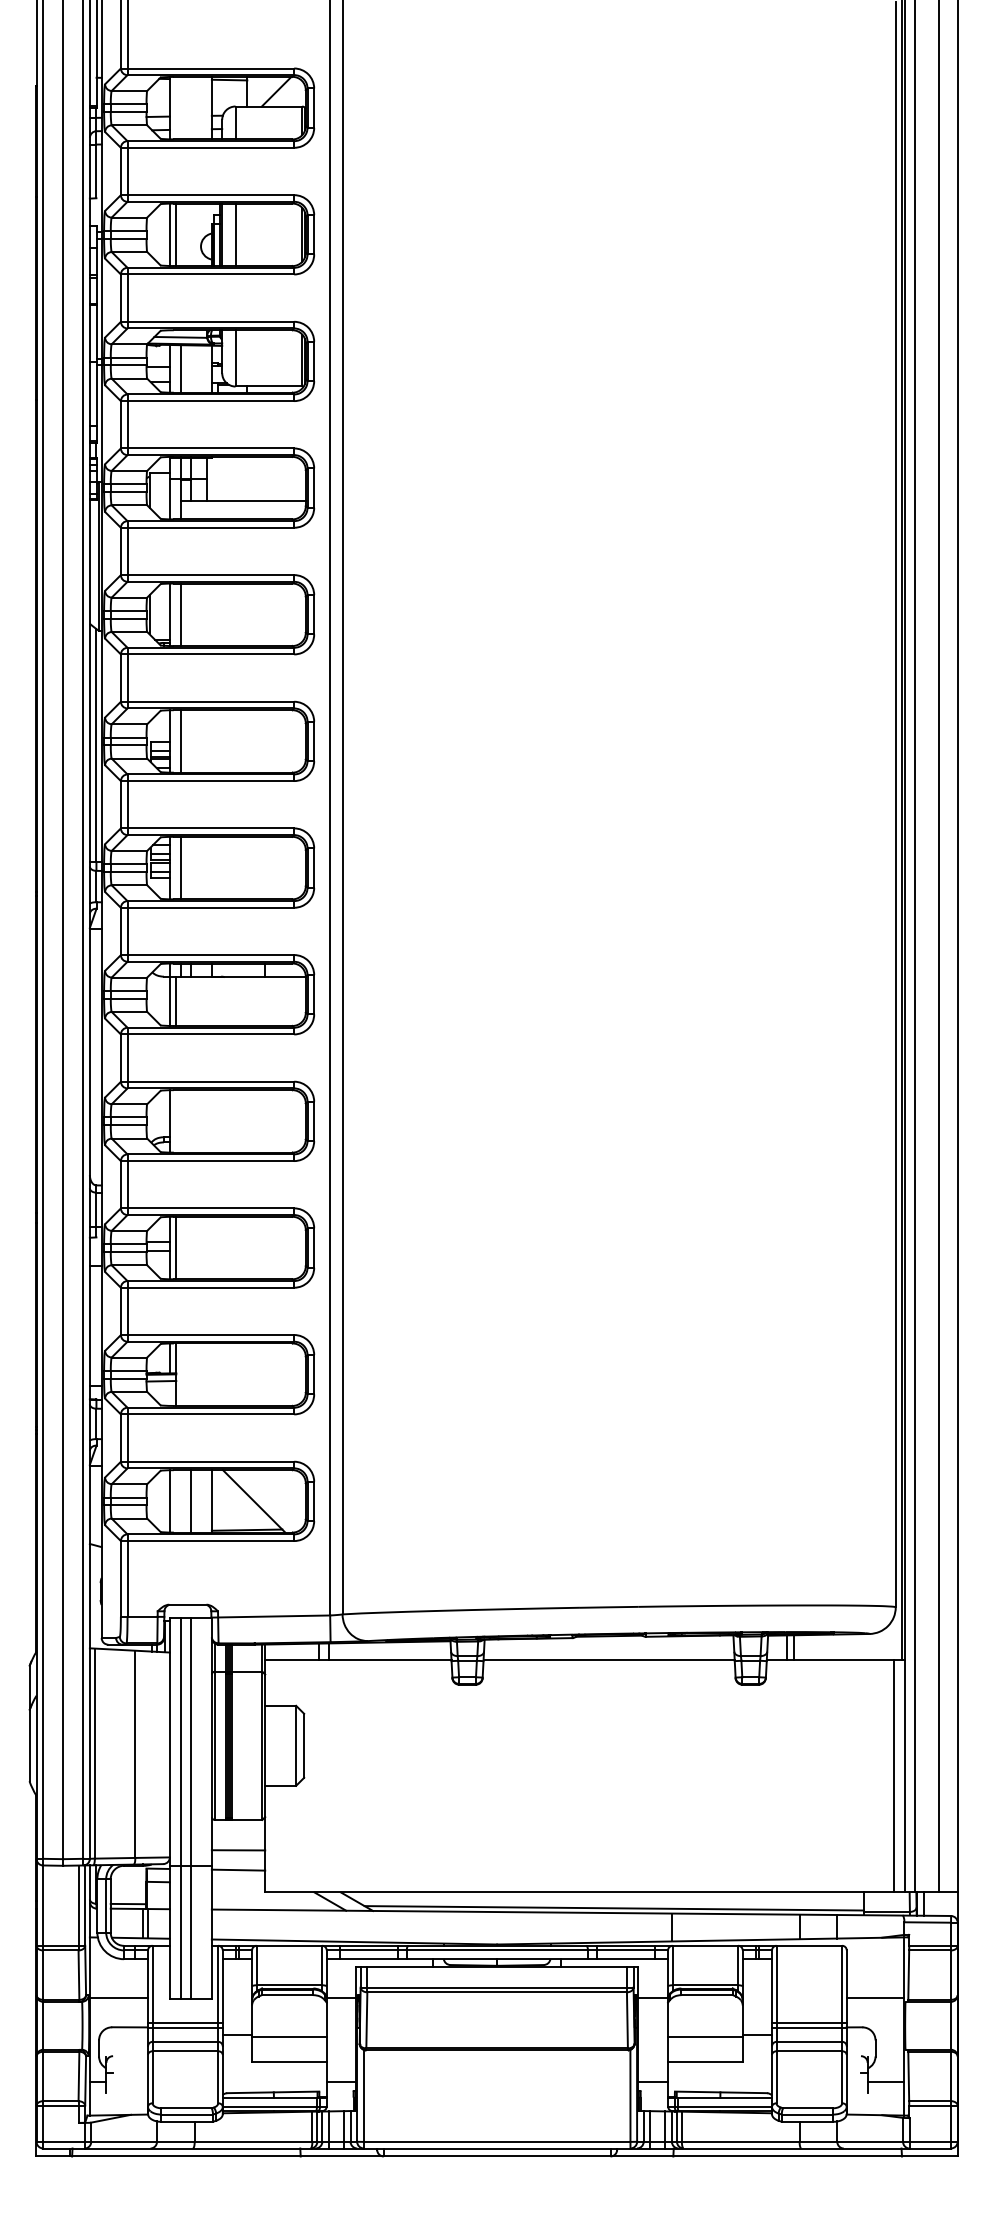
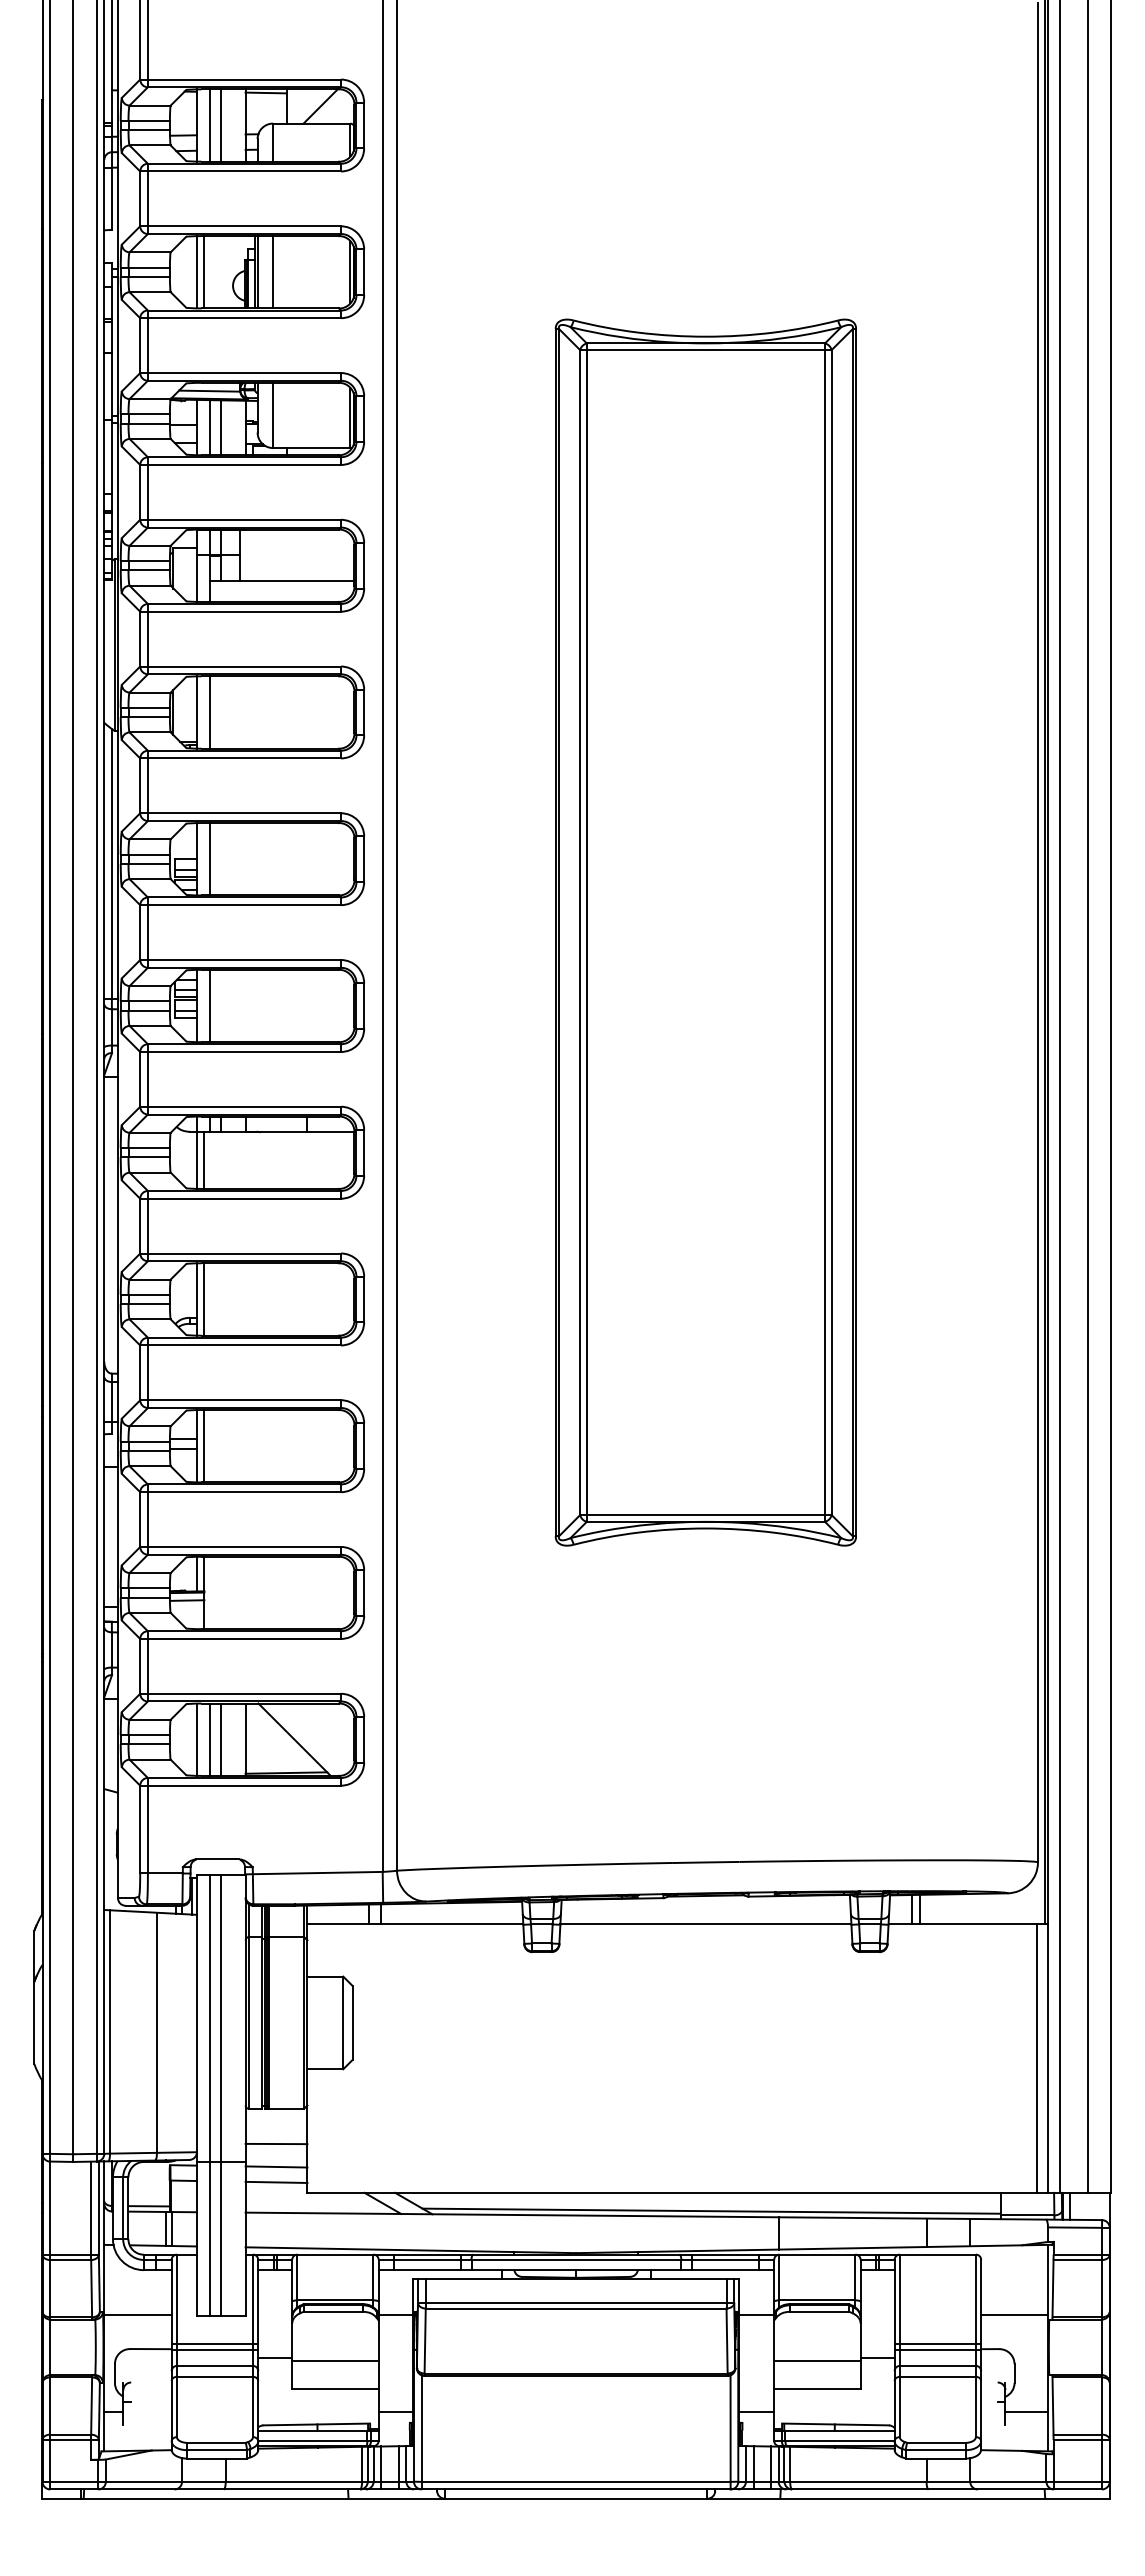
line: (181, 108) -> (210, 125), added
line: (191, 108) -> (221, 125), added
line: (191, 368) -> (221, 427), added
part: (608, 804) -> (705, 932), added
line: (176, 1121) -> (204, 1299), added
line: (181, 1501) -> (210, 1739), added
line: (238, 1882) -> (276, 2181), added

